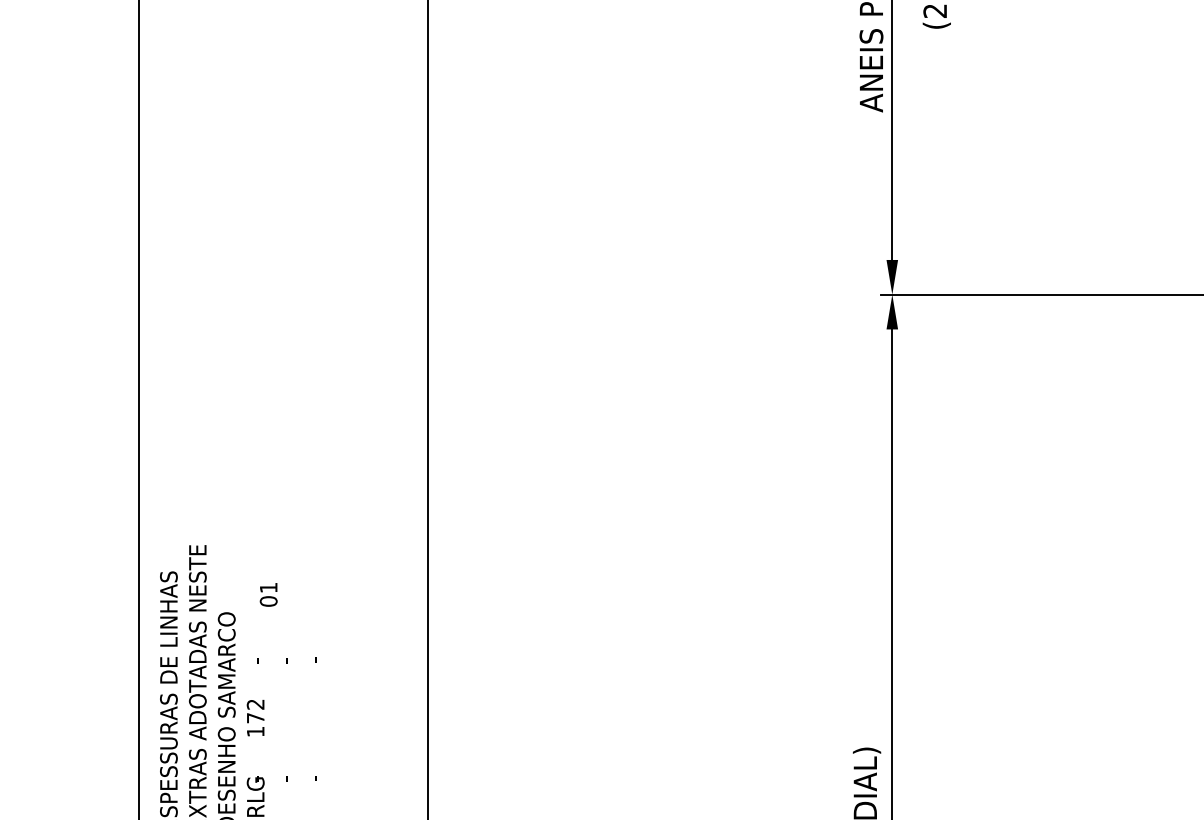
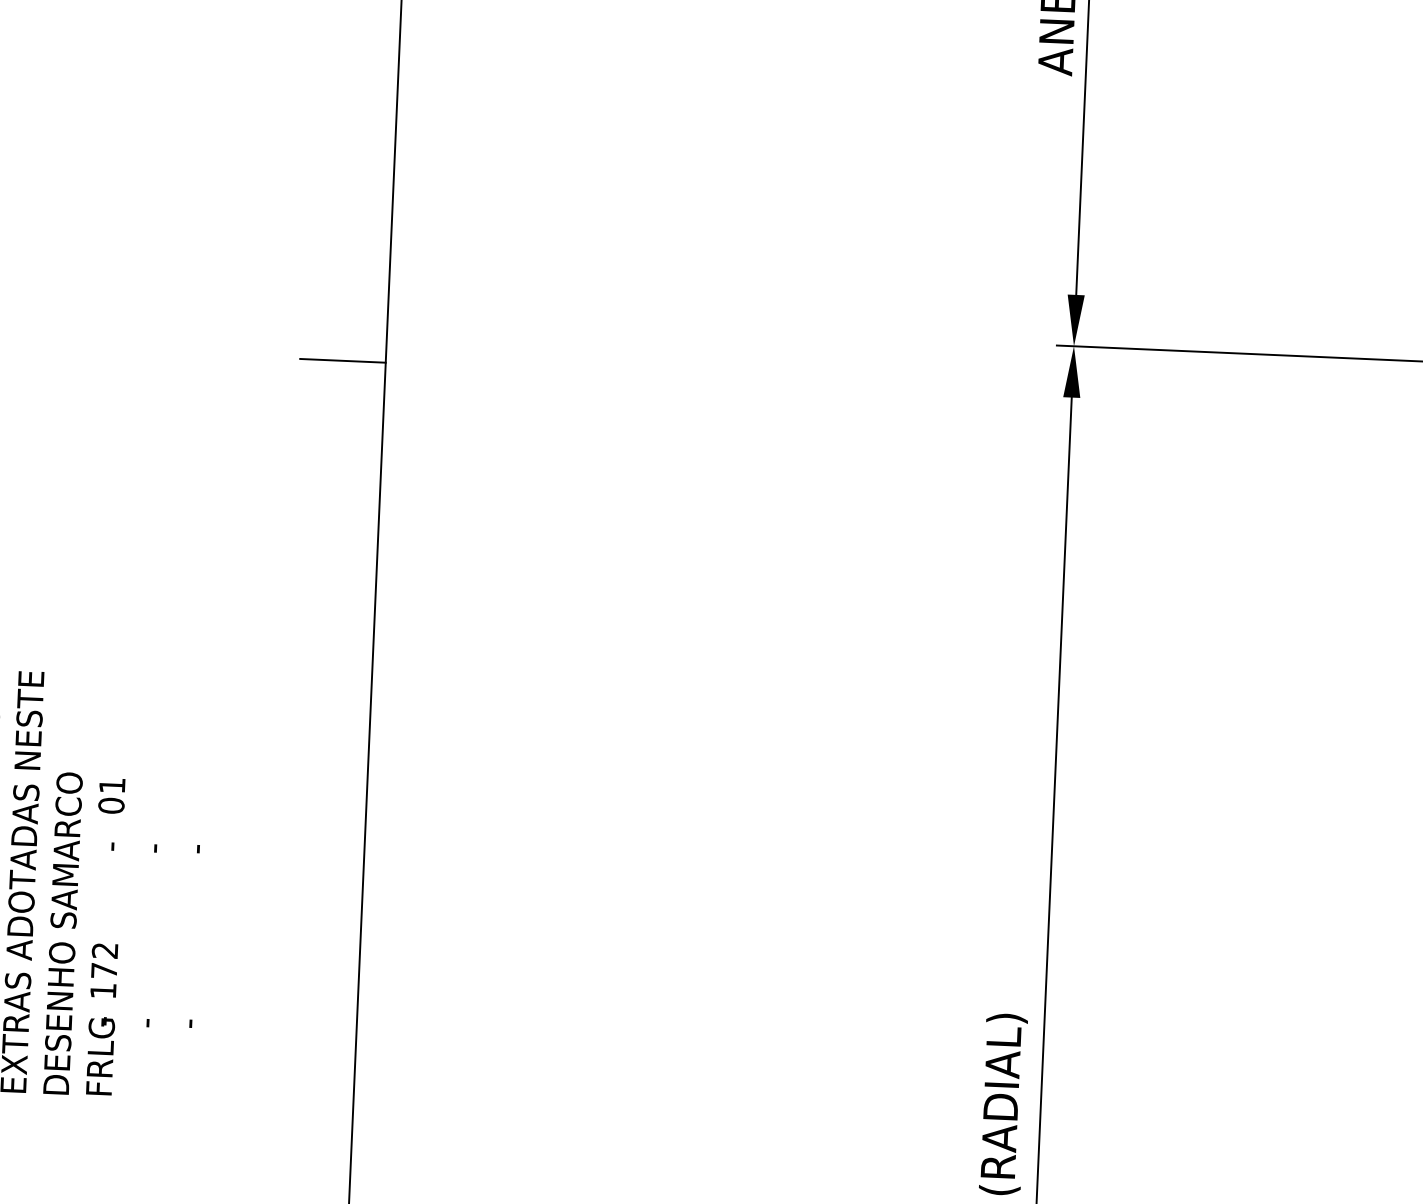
line: (398, 326) -> (342, 361), added
text: (268, 594) -> (111, 795), moved
text: (255, 717) -> (103, 969), moved

